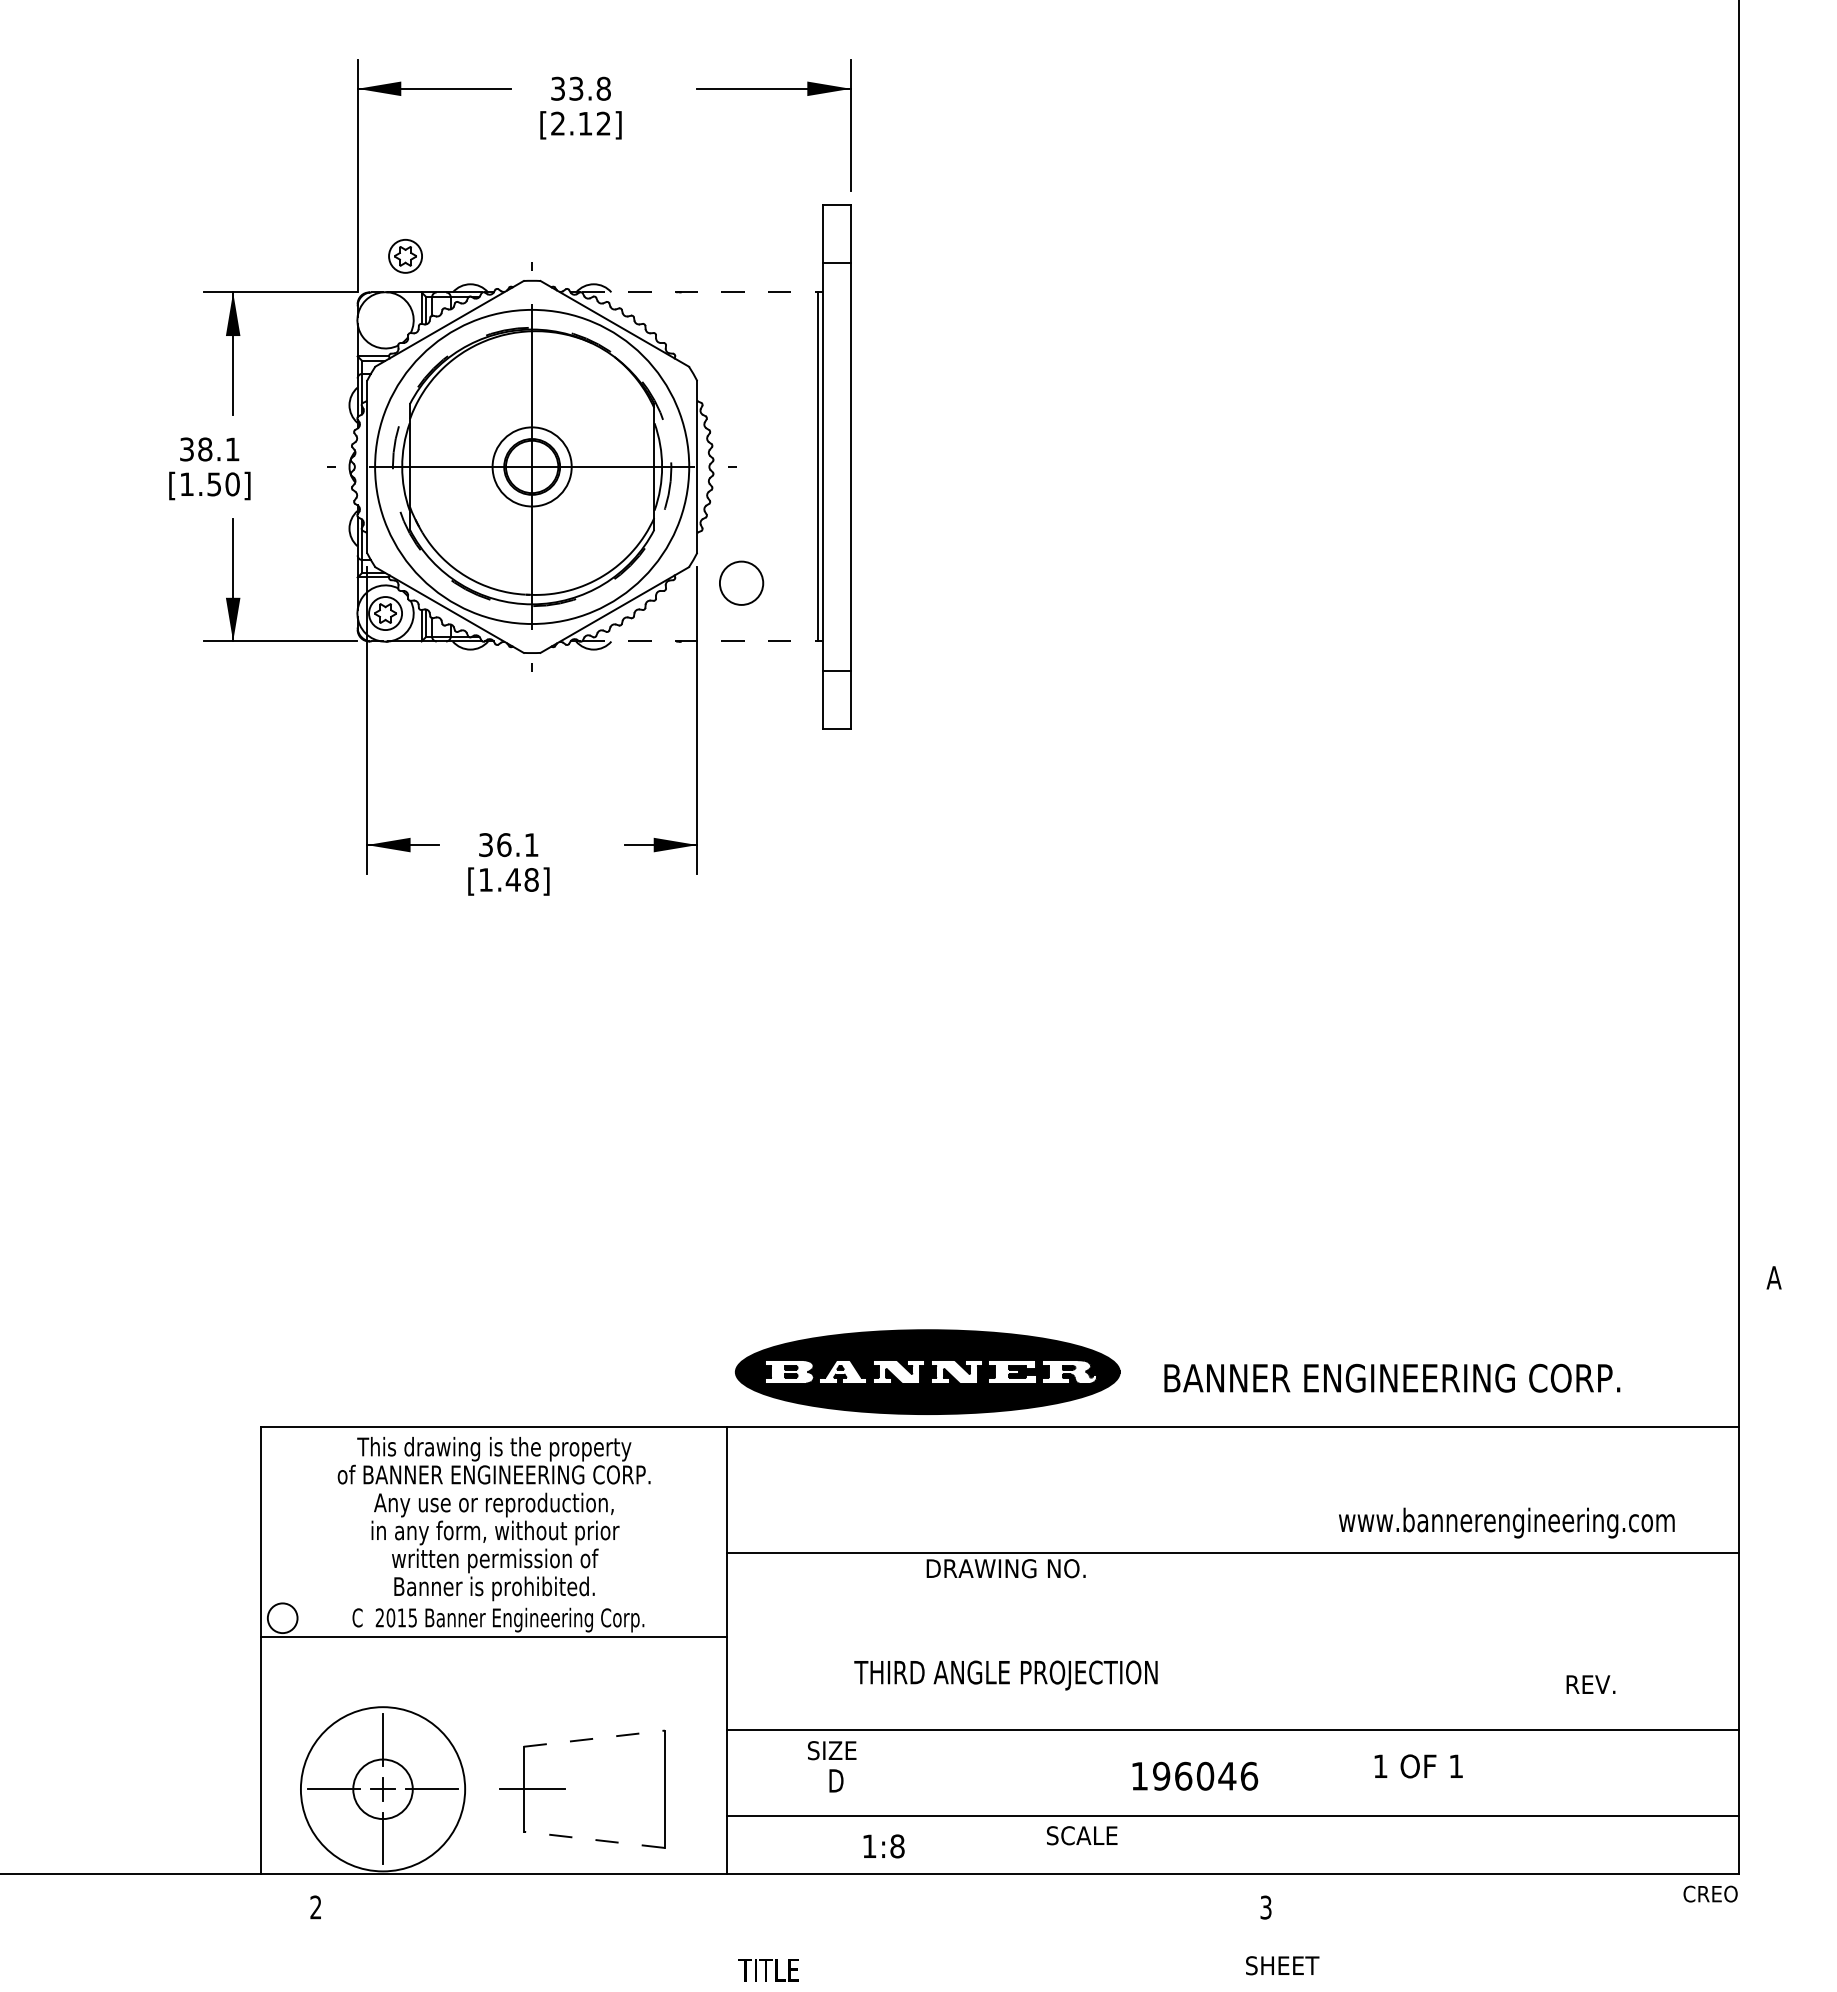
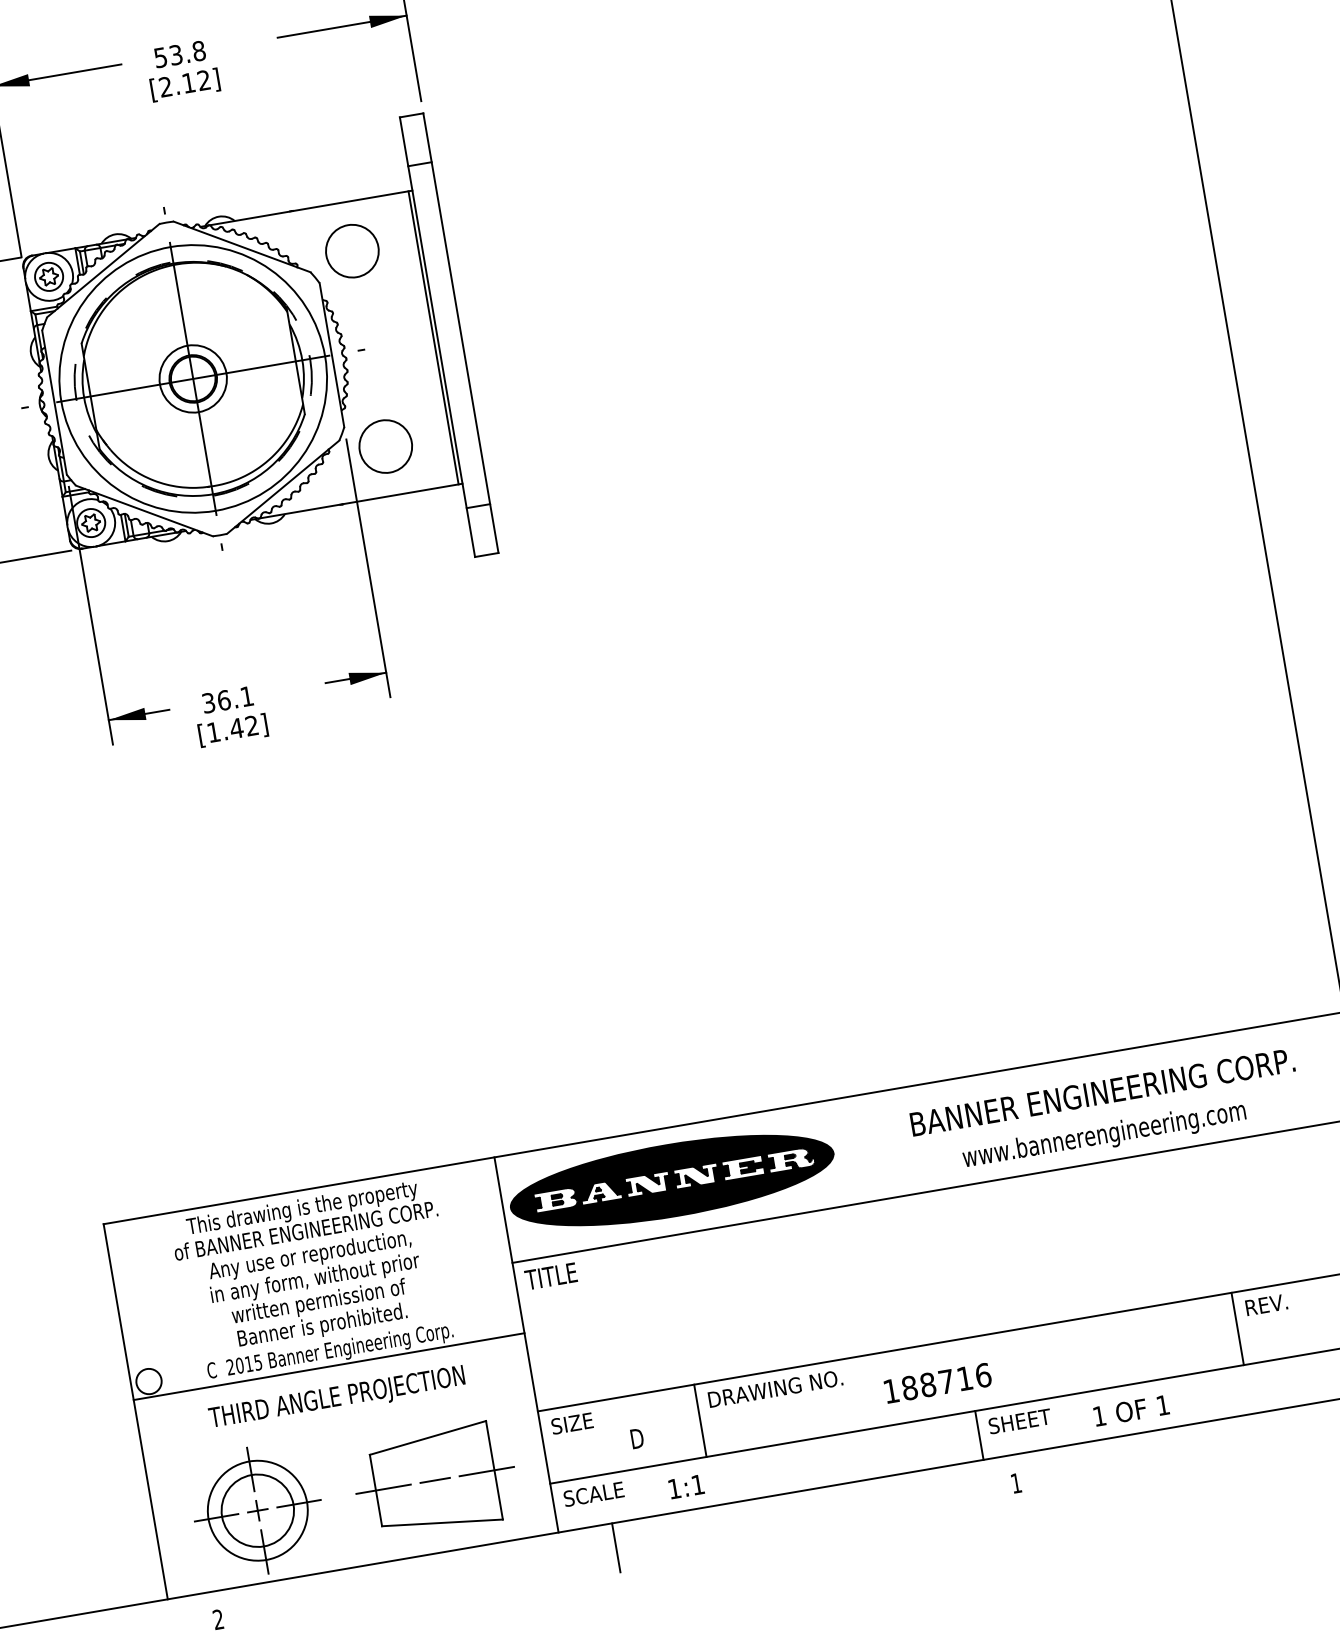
text: (557, 88) -> (160, 57), 33.8 -> 53.8
part: (405, 256) -> (49, 277), moved
line: (702, 292) -> (311, 208), dashed -> solid
circle: (741, 350) -> (352, 251), added
circle: (741, 583) -> (385, 446), size x1.43
line: (702, 641) -> (361, 501), dashed -> solid
text: (531, 879) -> (251, 725), [1.48] -> [1.42]
part: (927, 1371) -> (671, 1180), moved
text: (1392, 1377) -> (1102, 1091), moved
text: (1506, 1522) -> (1104, 1135), moved
text: (1005, 1568) -> (774, 1388), moved
text: (1005, 1675) -> (336, 1398), moved
text: (1590, 1684) -> (1266, 1304), moved
line: (594, 1738) -> (428, 1437), dashed -> solid
text: (832, 1750) -> (572, 1423), moved
text: (1418, 1766) -> (1131, 1410), moved
line: (912, 1772) -> (700, 1420), added
line: (1552, 1772) -> (1237, 1328), added
text: (1194, 1775) -> (937, 1382), 196046 -> 188716
circle: (382, 1788) -> (257, 1510), size x0.71
circle: (382, 1788) -> (257, 1510), size x1.43
line: (593, 1789) -> (434, 1480), added
line: (655, 1789) -> (486, 1471), added
text: (1082, 1835) -> (594, 1494), moved
line: (593, 1839) -> (441, 1522), dashed -> solid
line: (1232, 1844) -> (979, 1435), added
text: (897, 1846) -> (698, 1484), 1:8 -> 1:1
line: (790, 1903) -> (616, 1548), added
text: (1265, 1907) -> (1015, 1483), 3 -> 1
text: (1282, 1965) -> (1019, 1421), moved
text: (768, 1970) -> (550, 1276), moved

